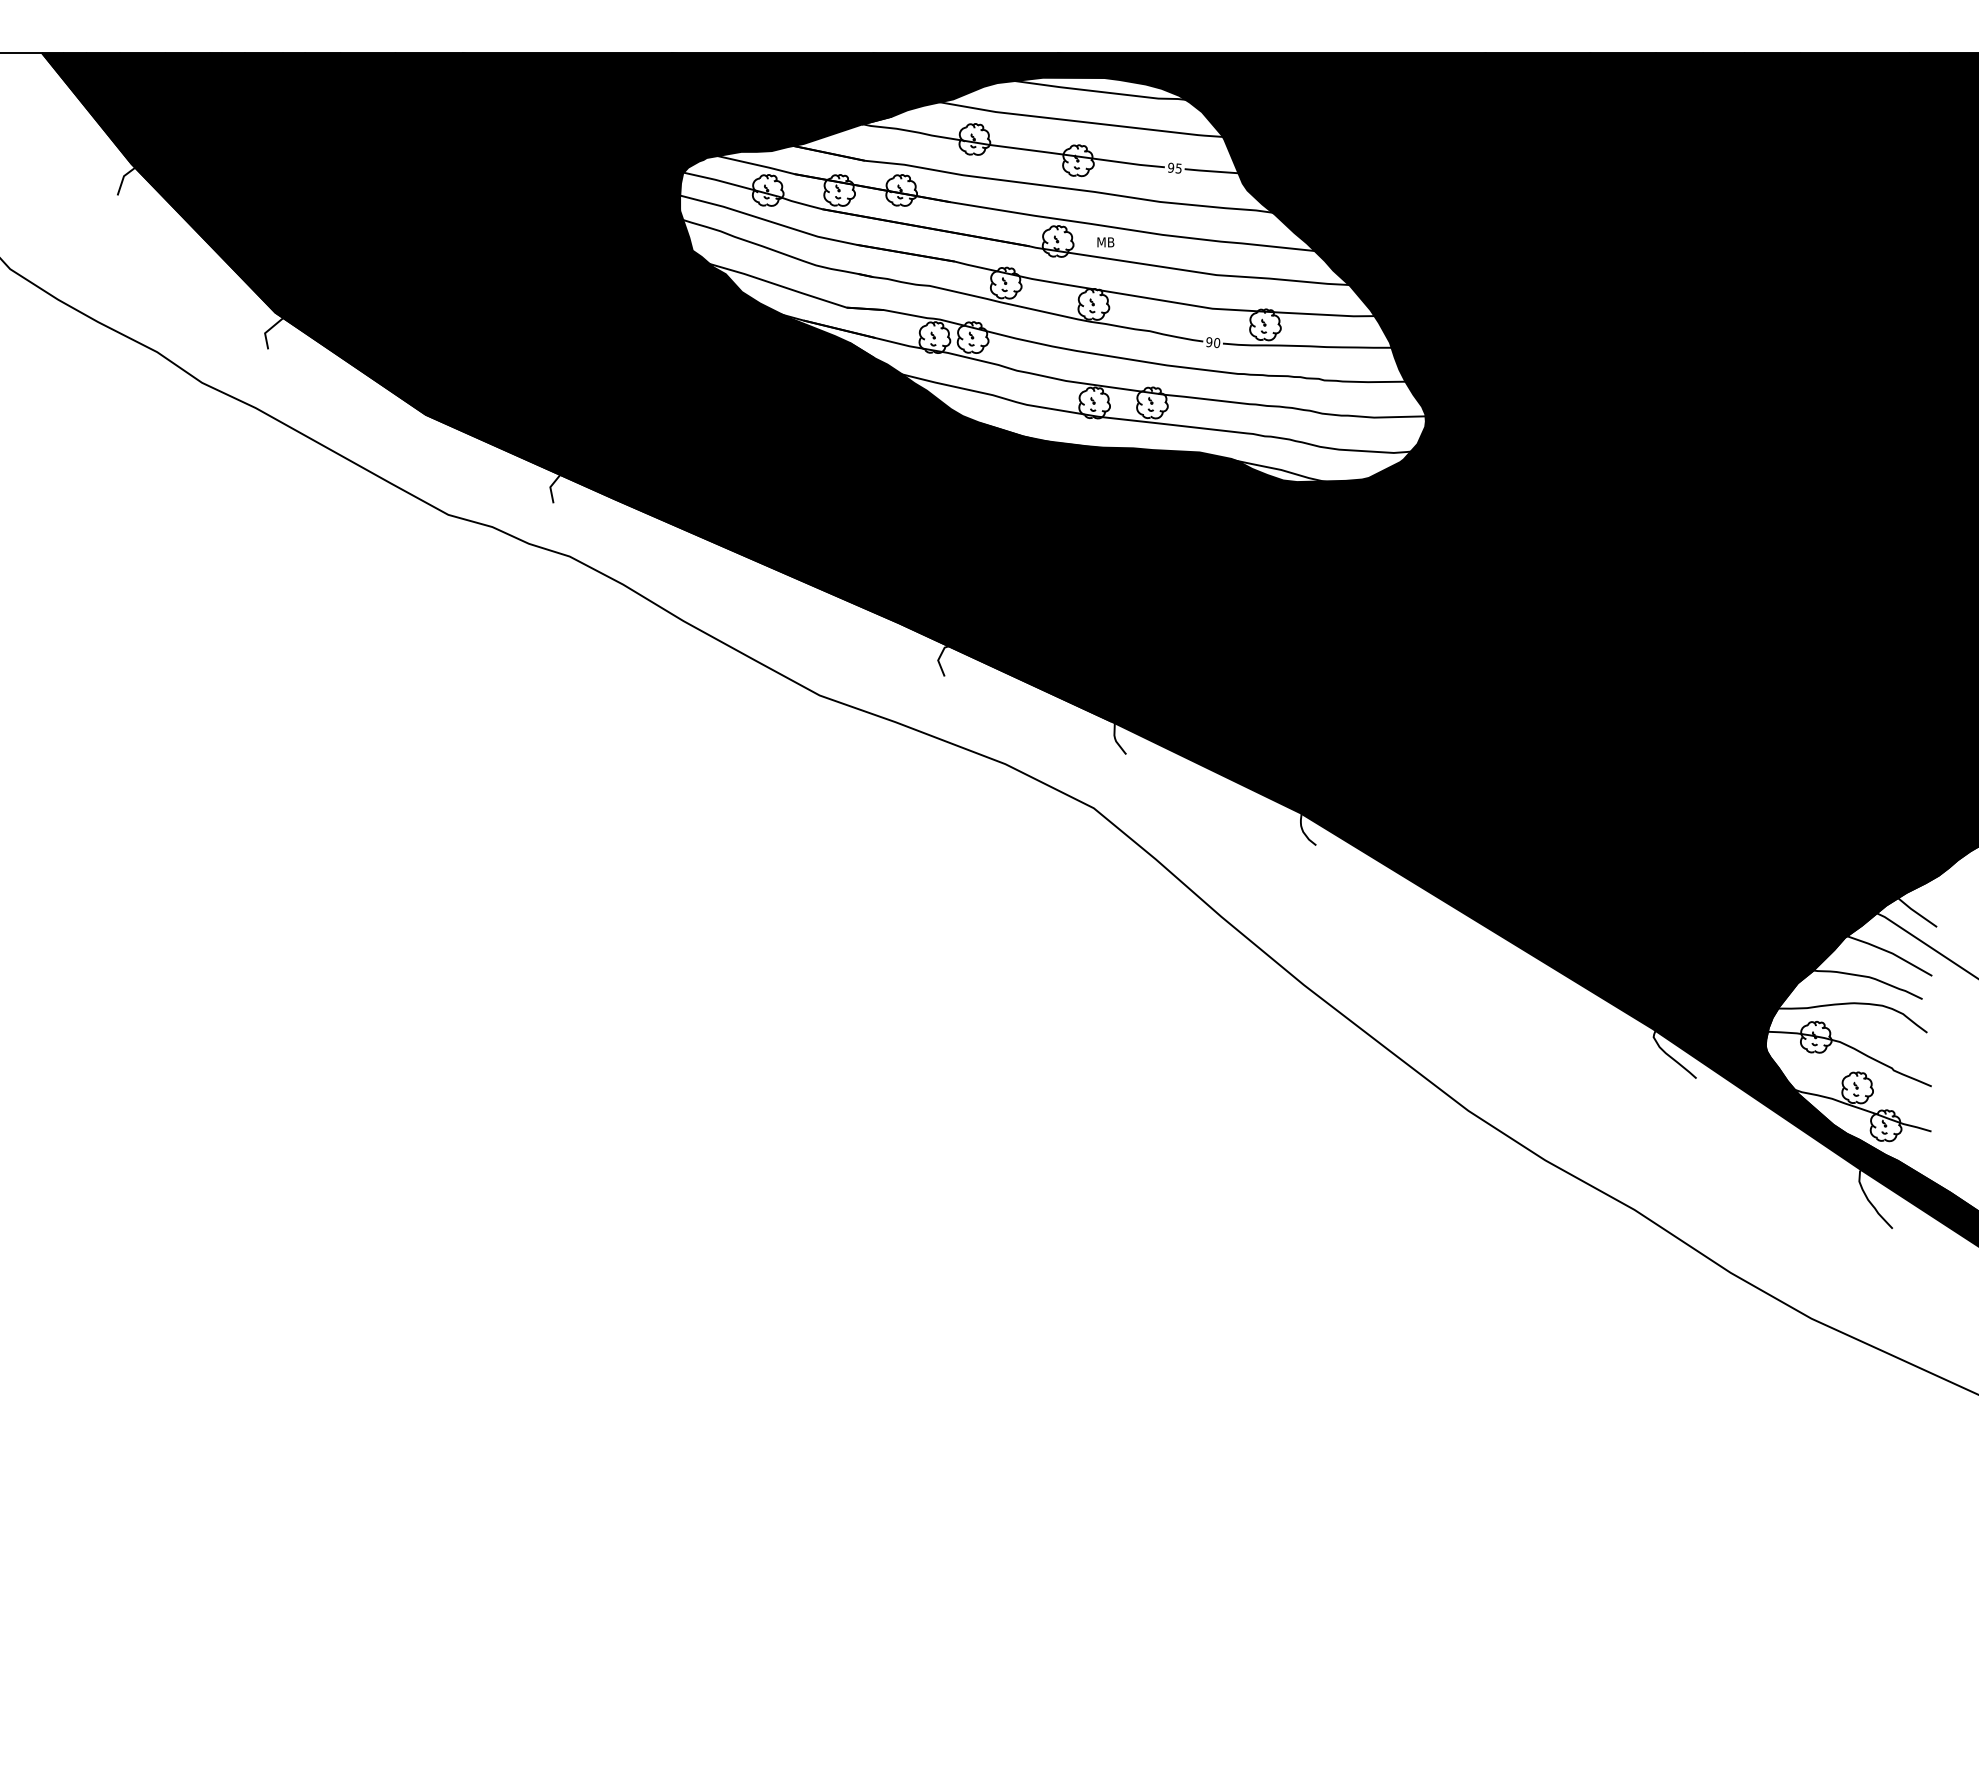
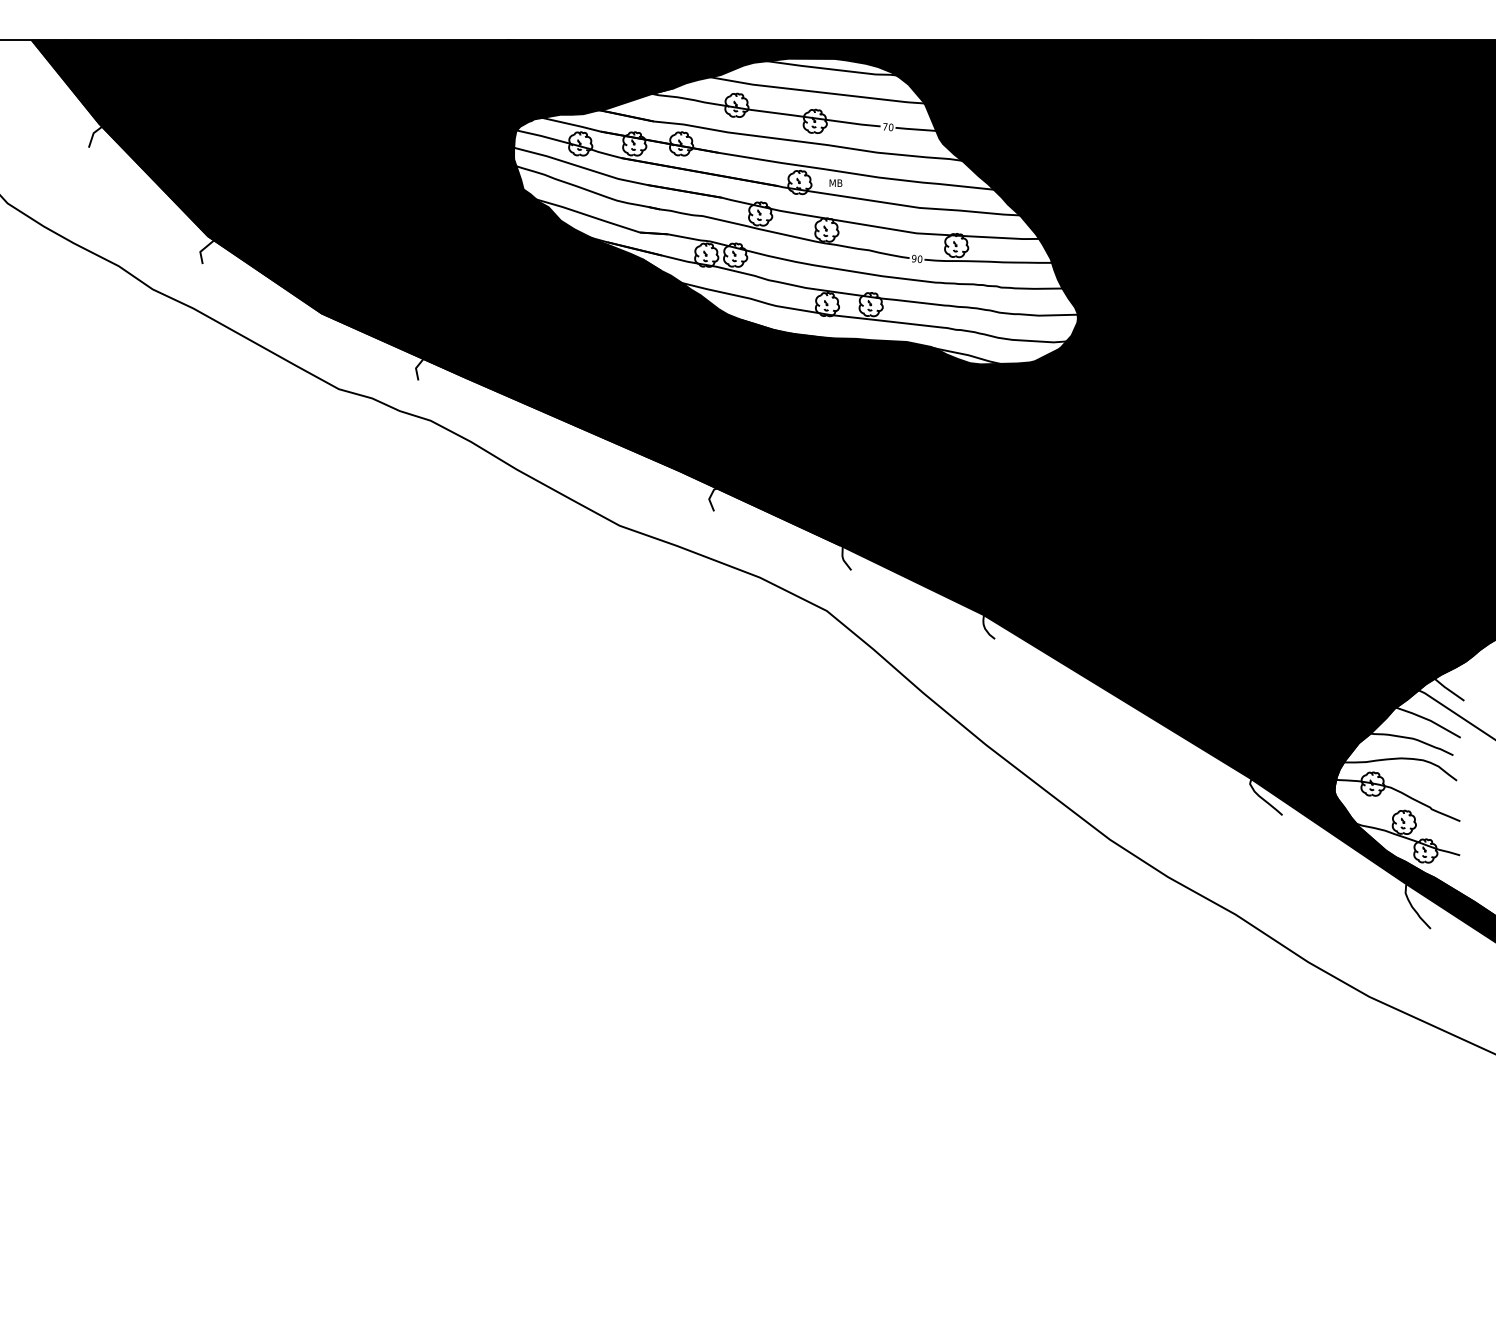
text: (1174, 167) -> (887, 126), 95 -> 70

